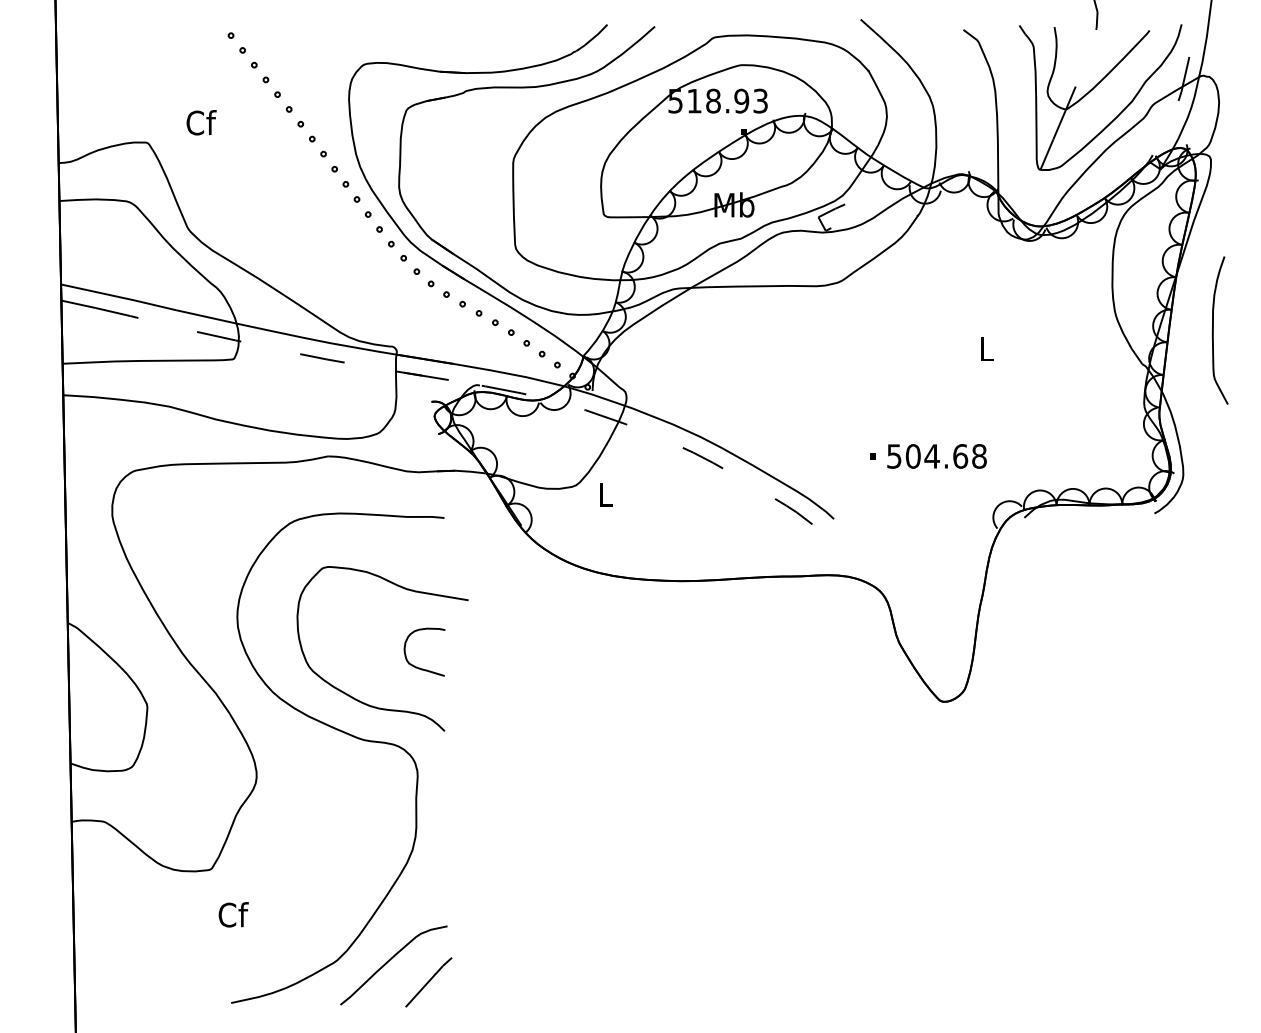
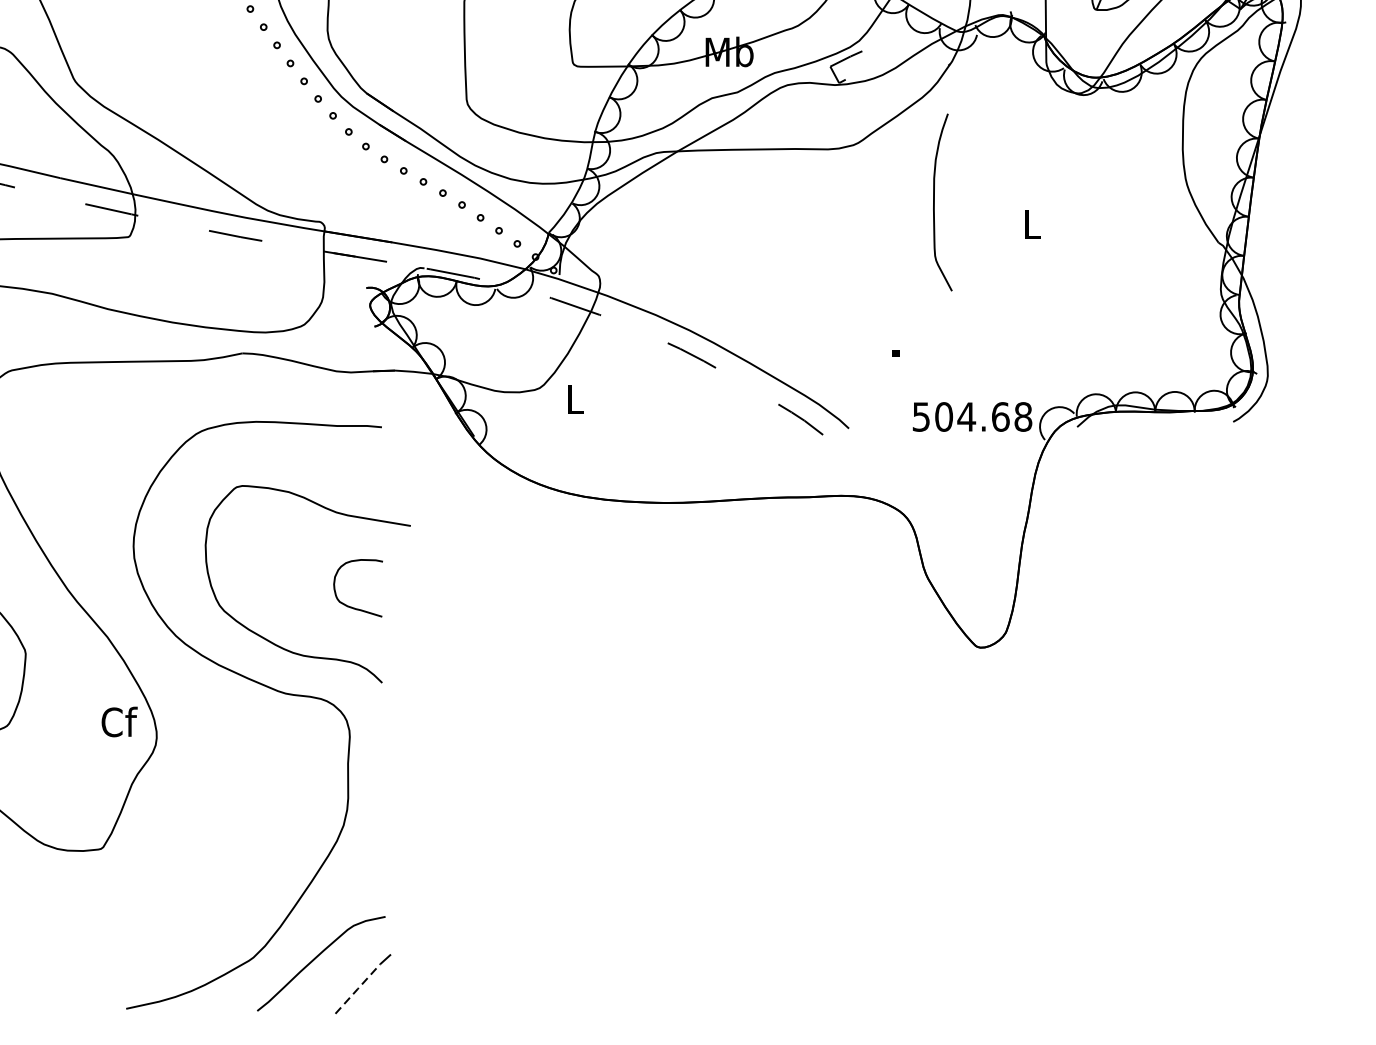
curve: (1213, 330) -> (934, 202), moved
text: (936, 456) -> (971, 417), moved
text: (233, 914) -> (119, 721), moved
line: (424, 986) -> (357, 988), solid -> dashed

